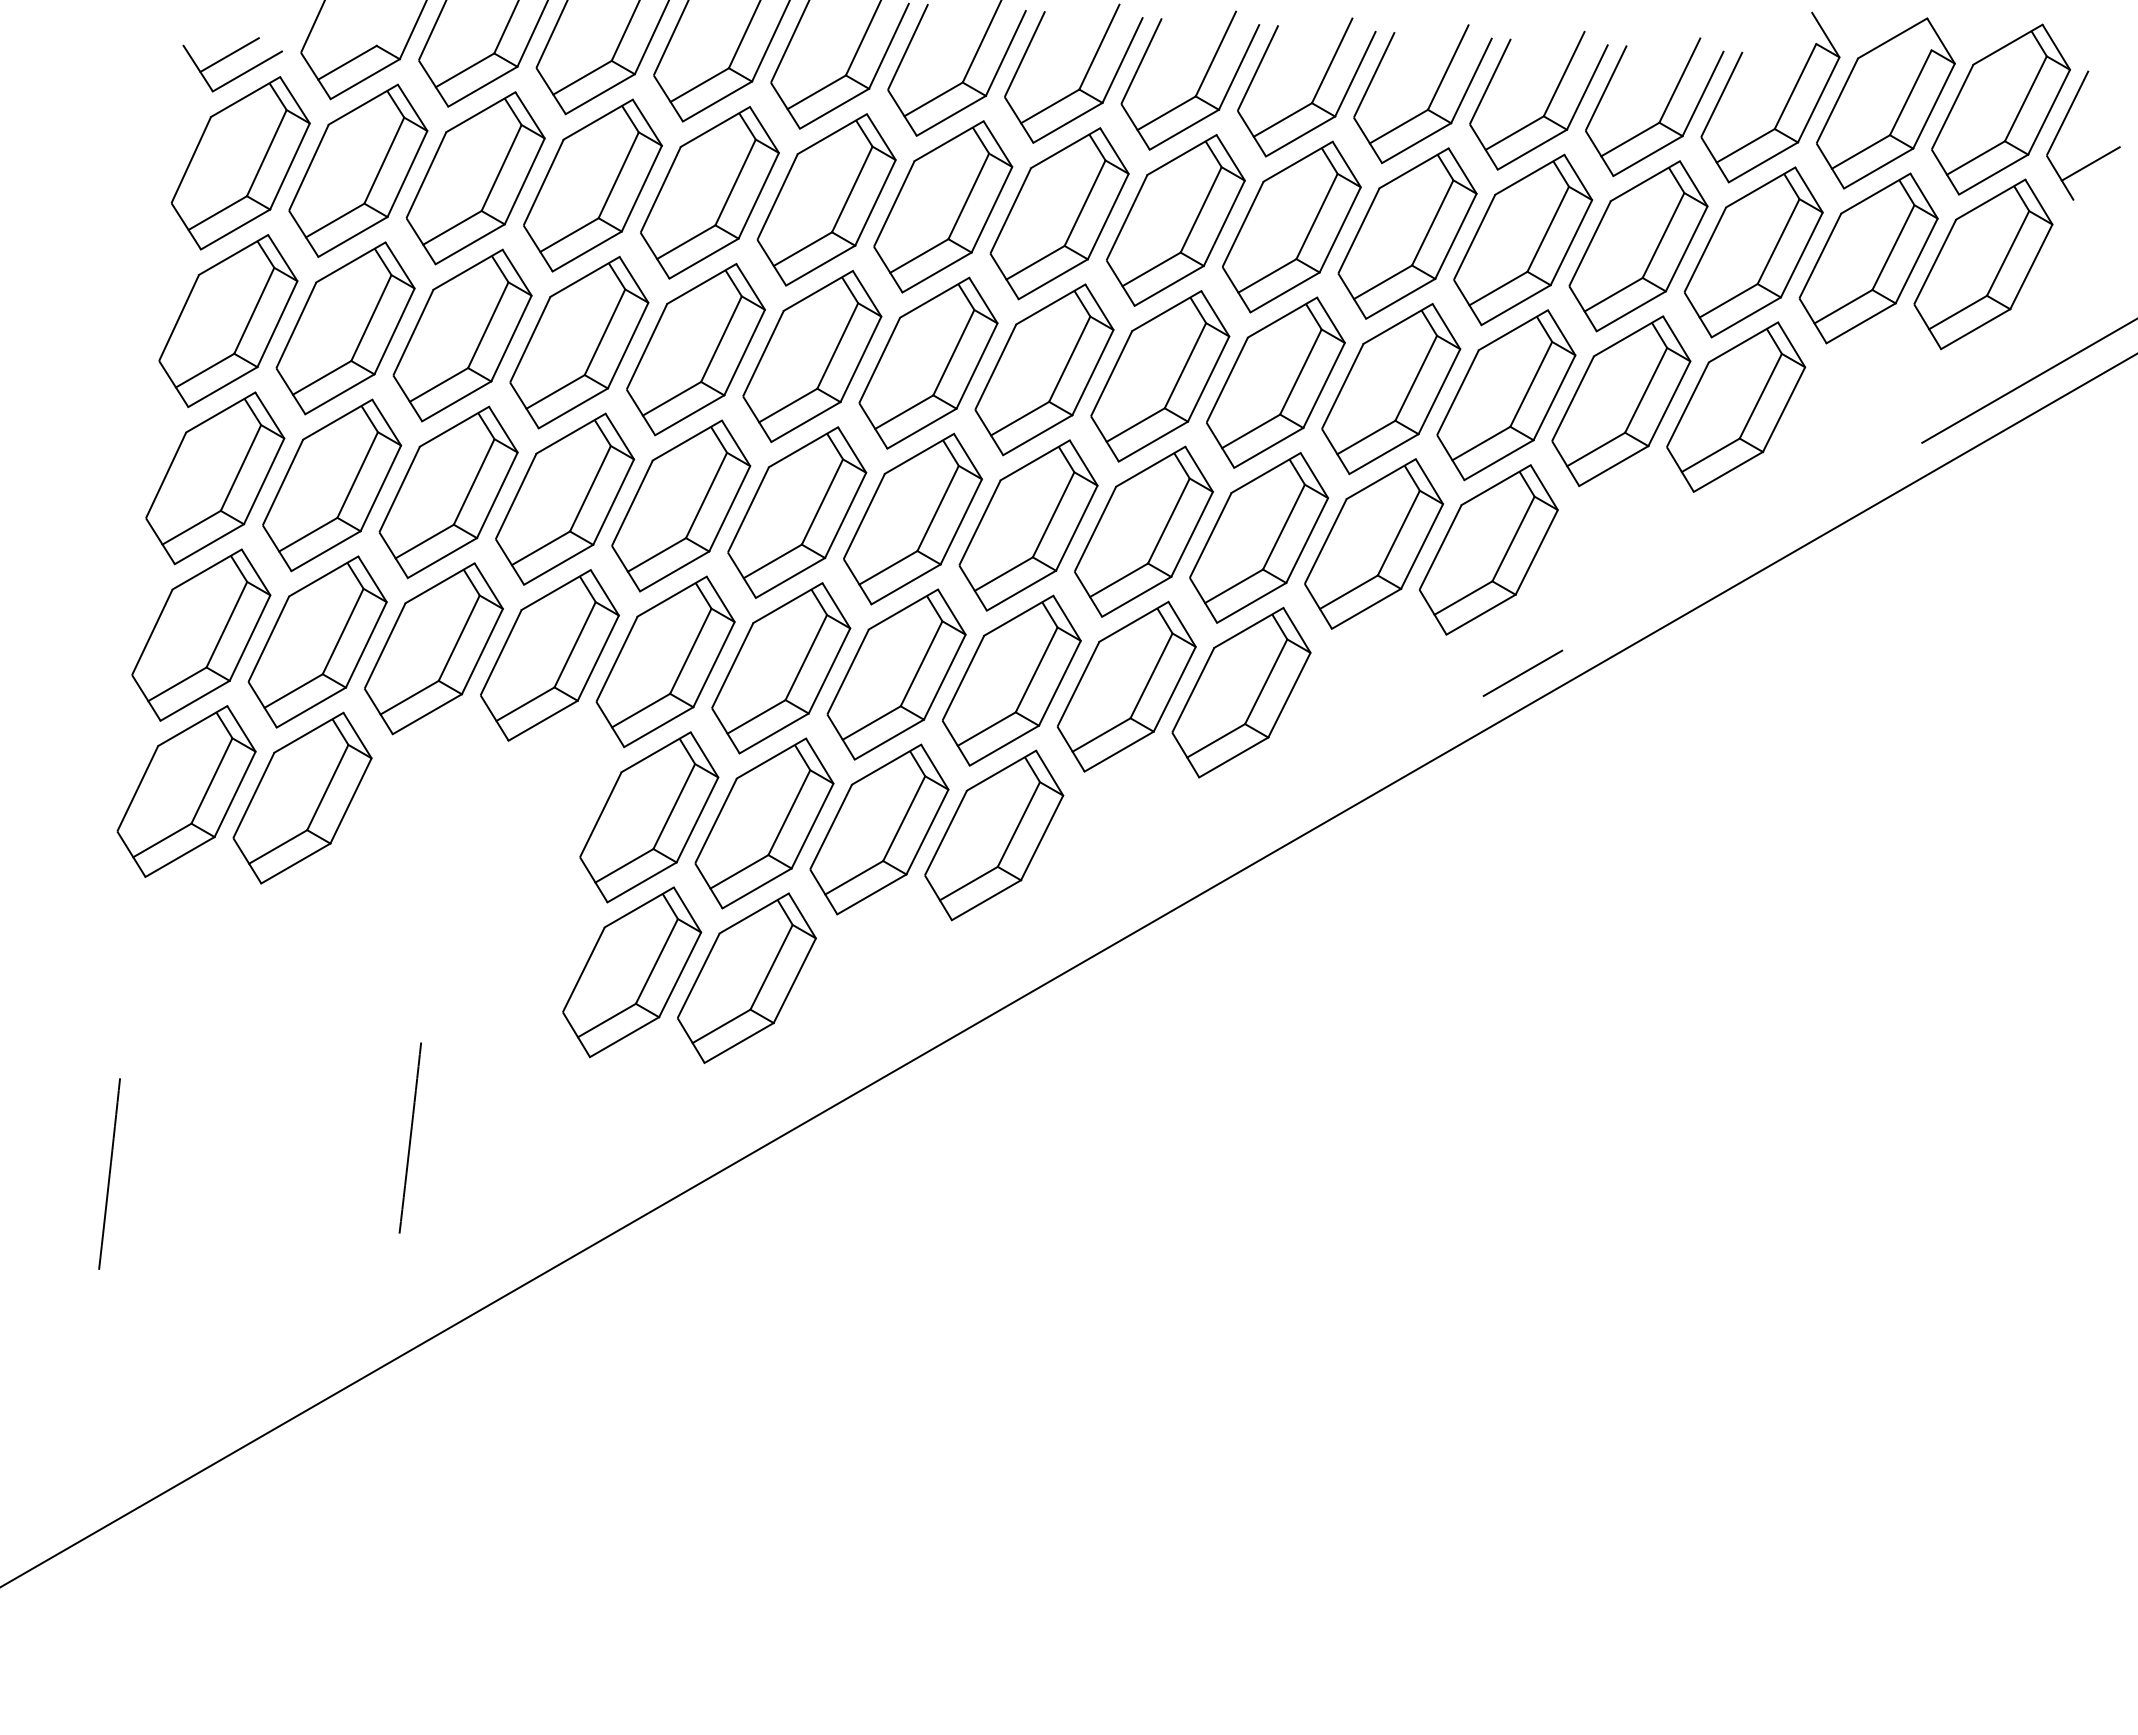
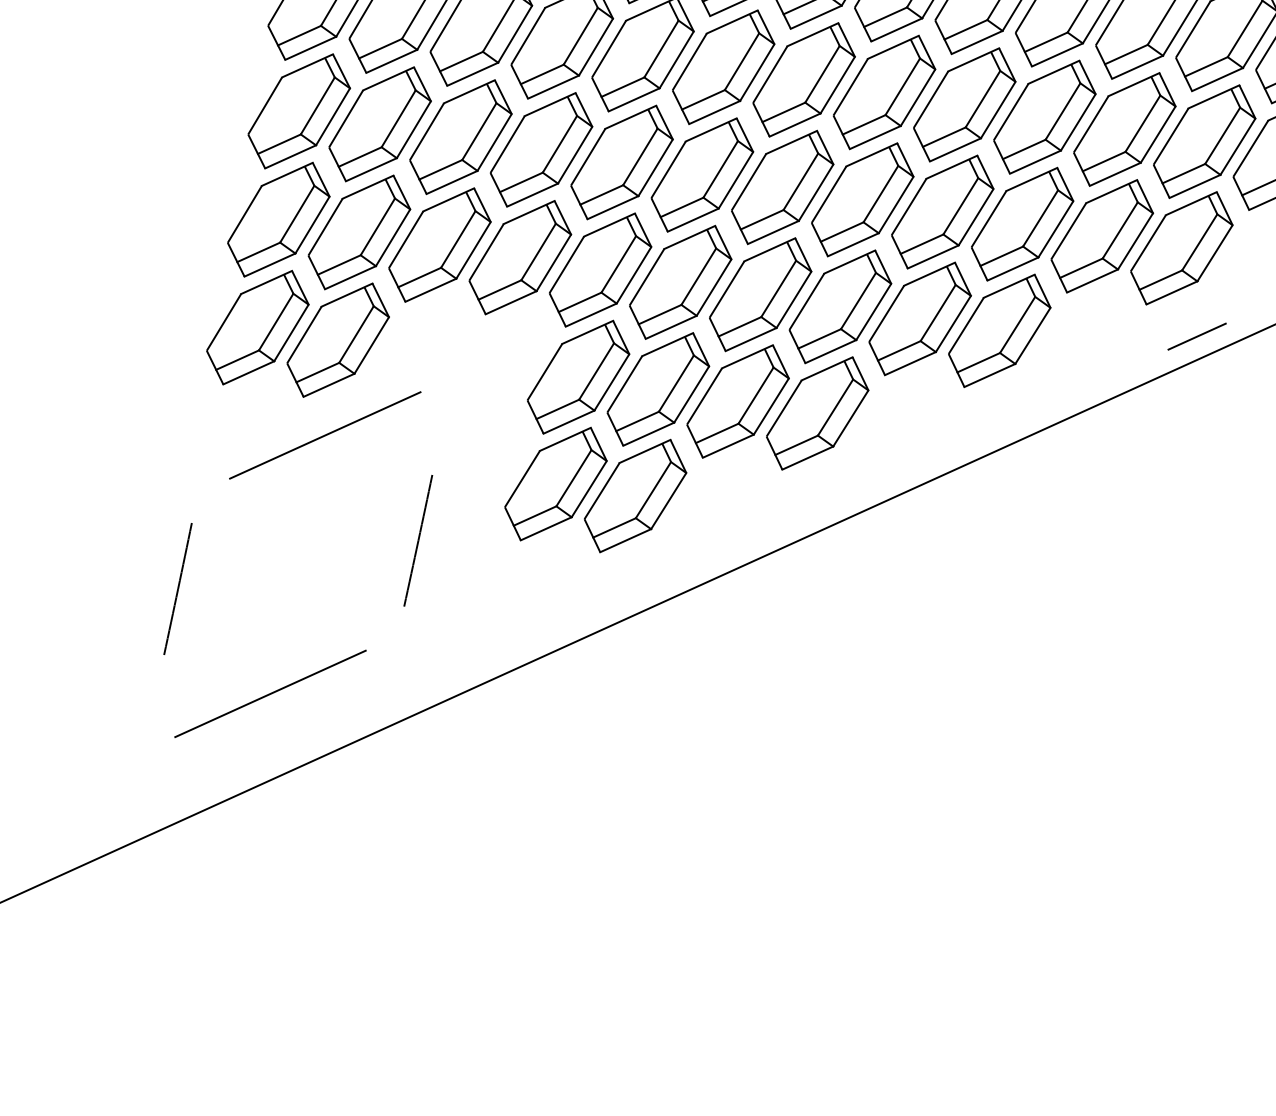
line: (297, 934) -> (325, 434), added
line: (409, 1137) -> (417, 540), moved
line: (255, 1309) -> (270, 693), added

